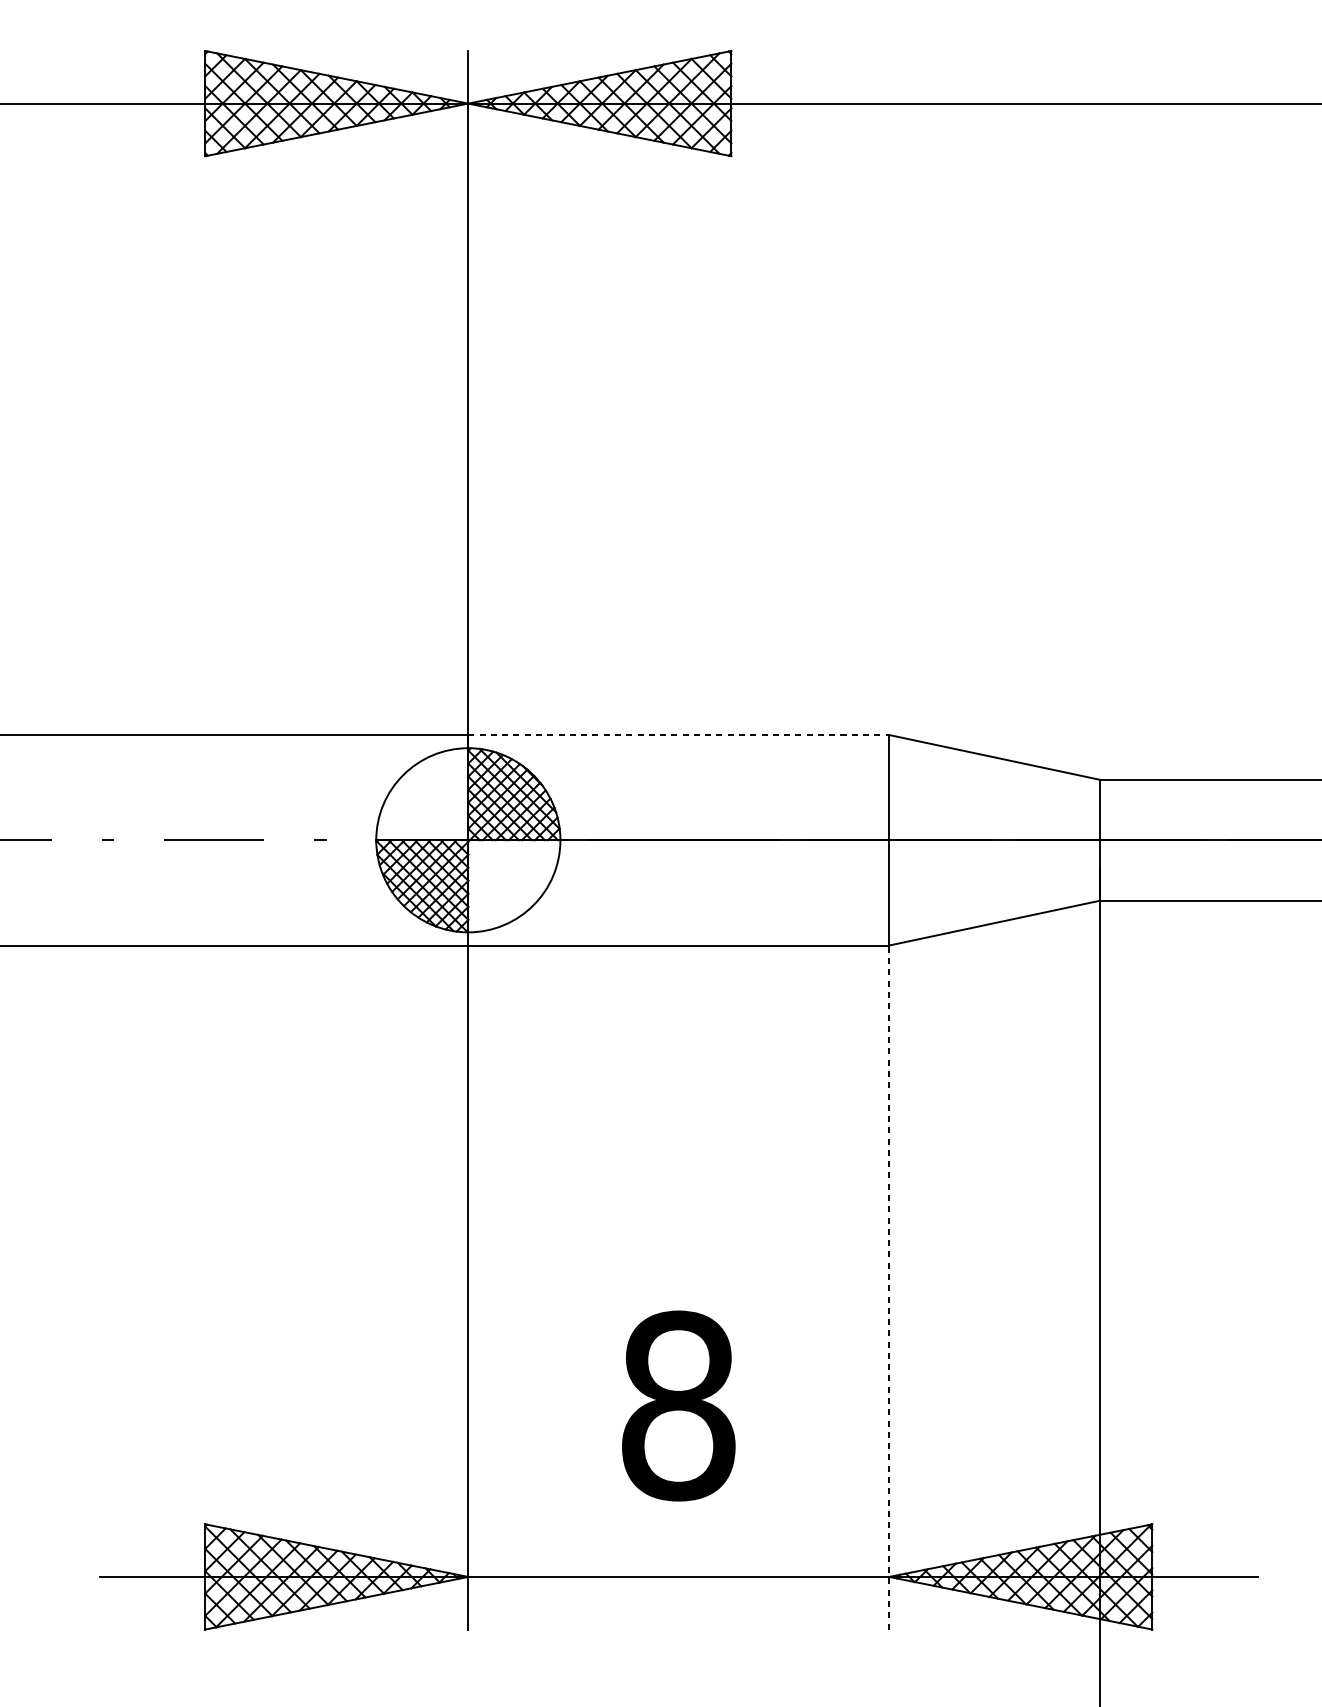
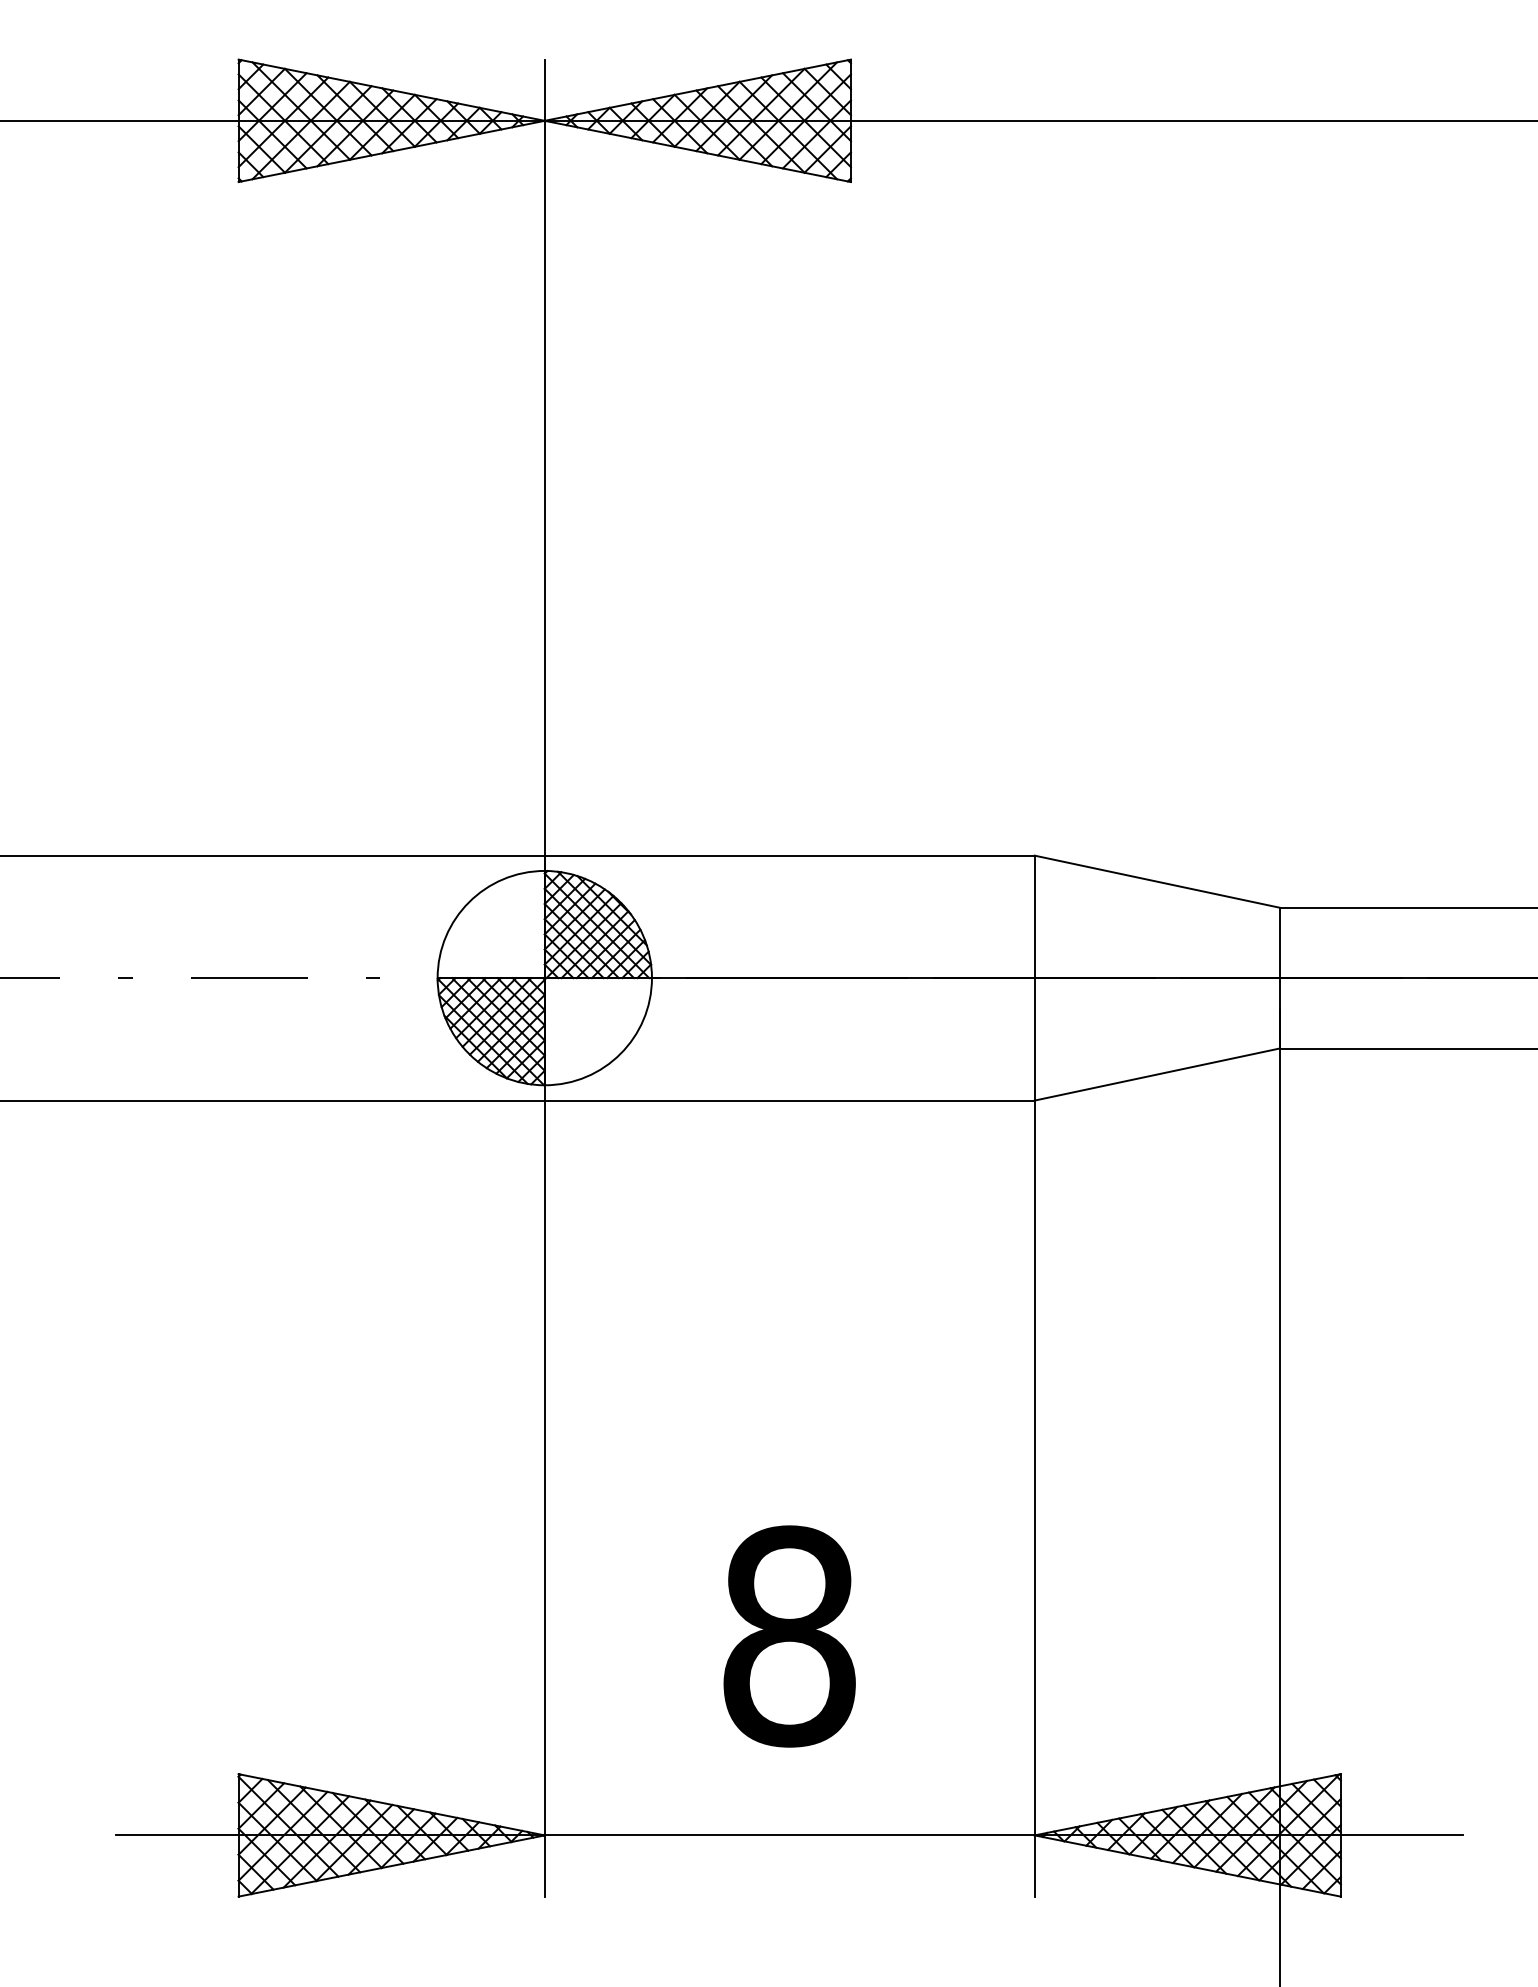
line: (678, 734) -> (789, 855), dashed -> solid
line: (889, 1287) -> (1034, 1498), dashed -> solid

